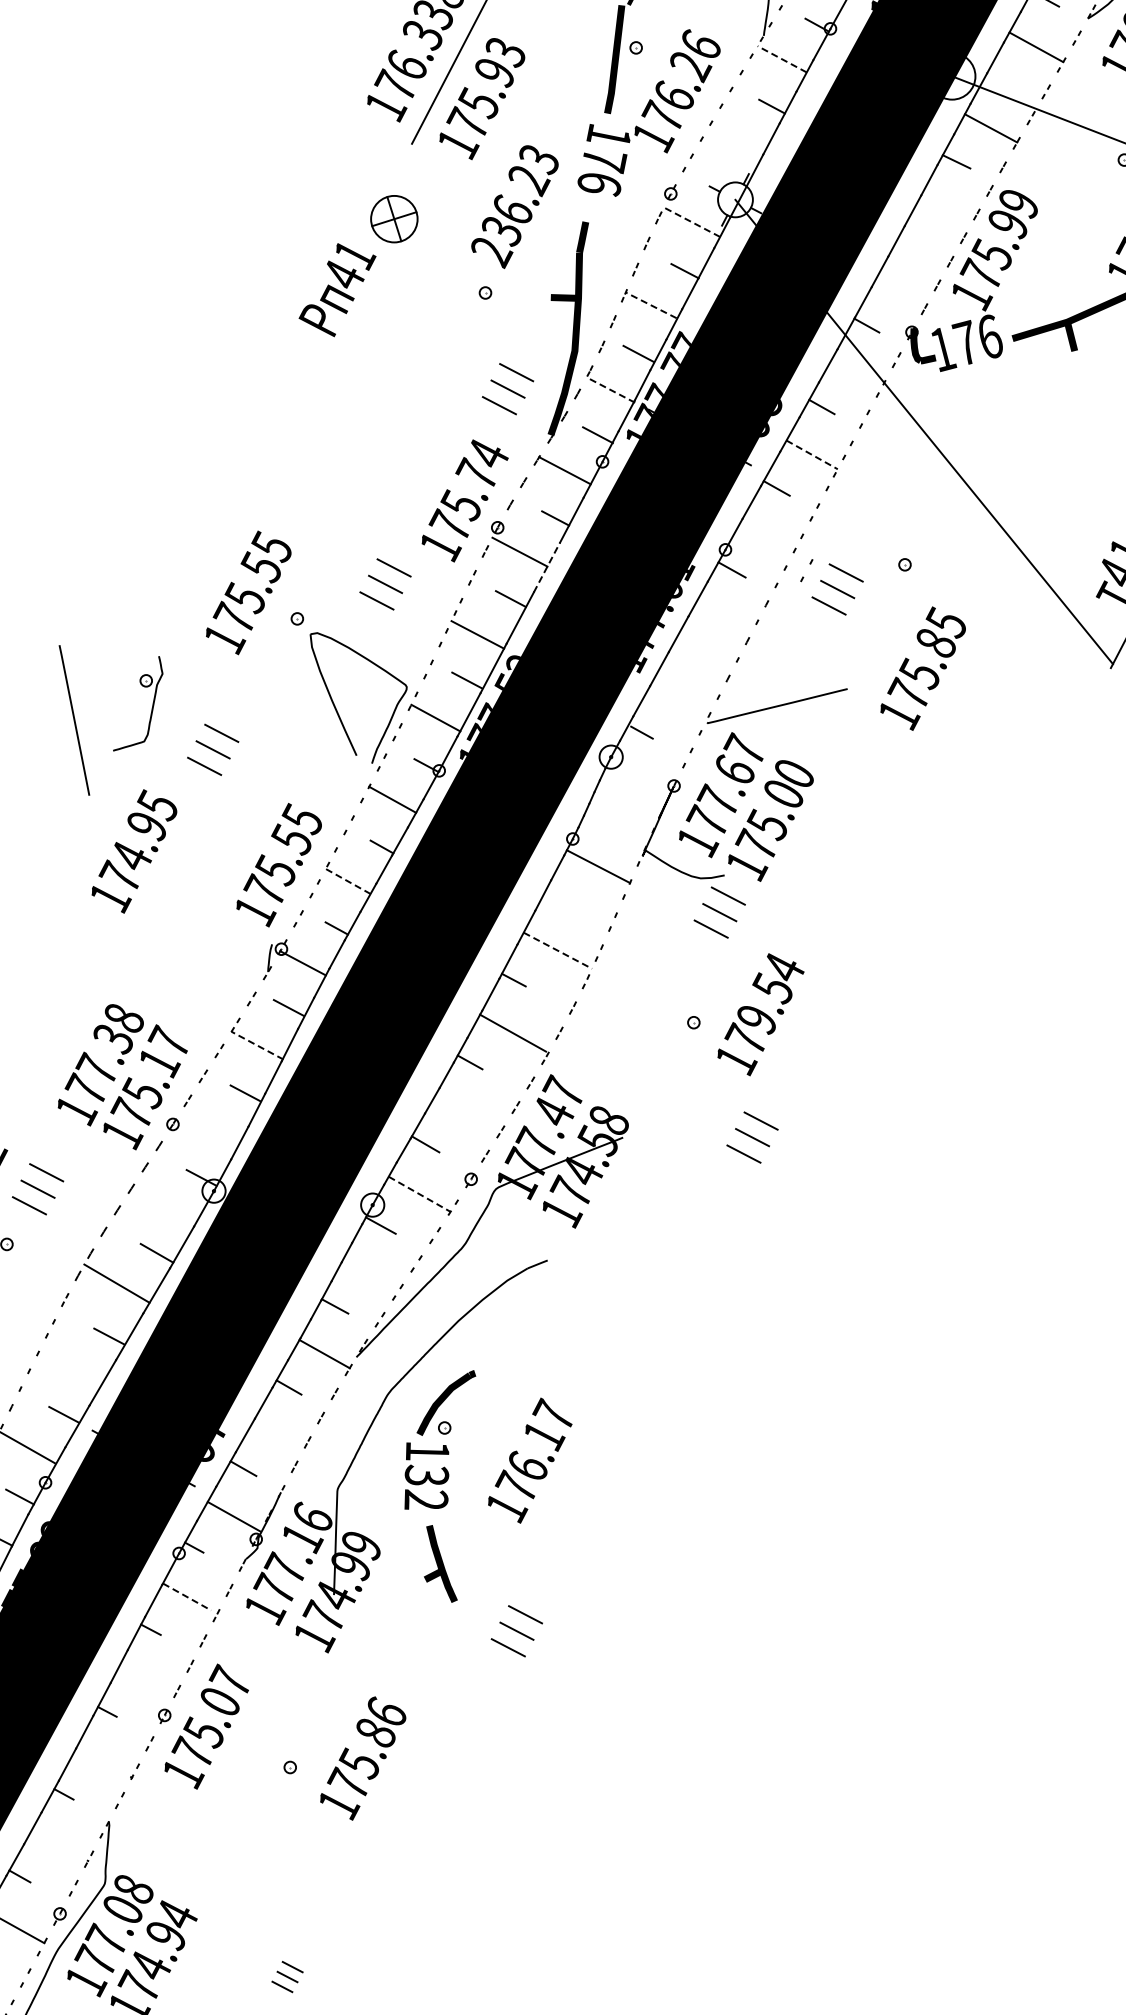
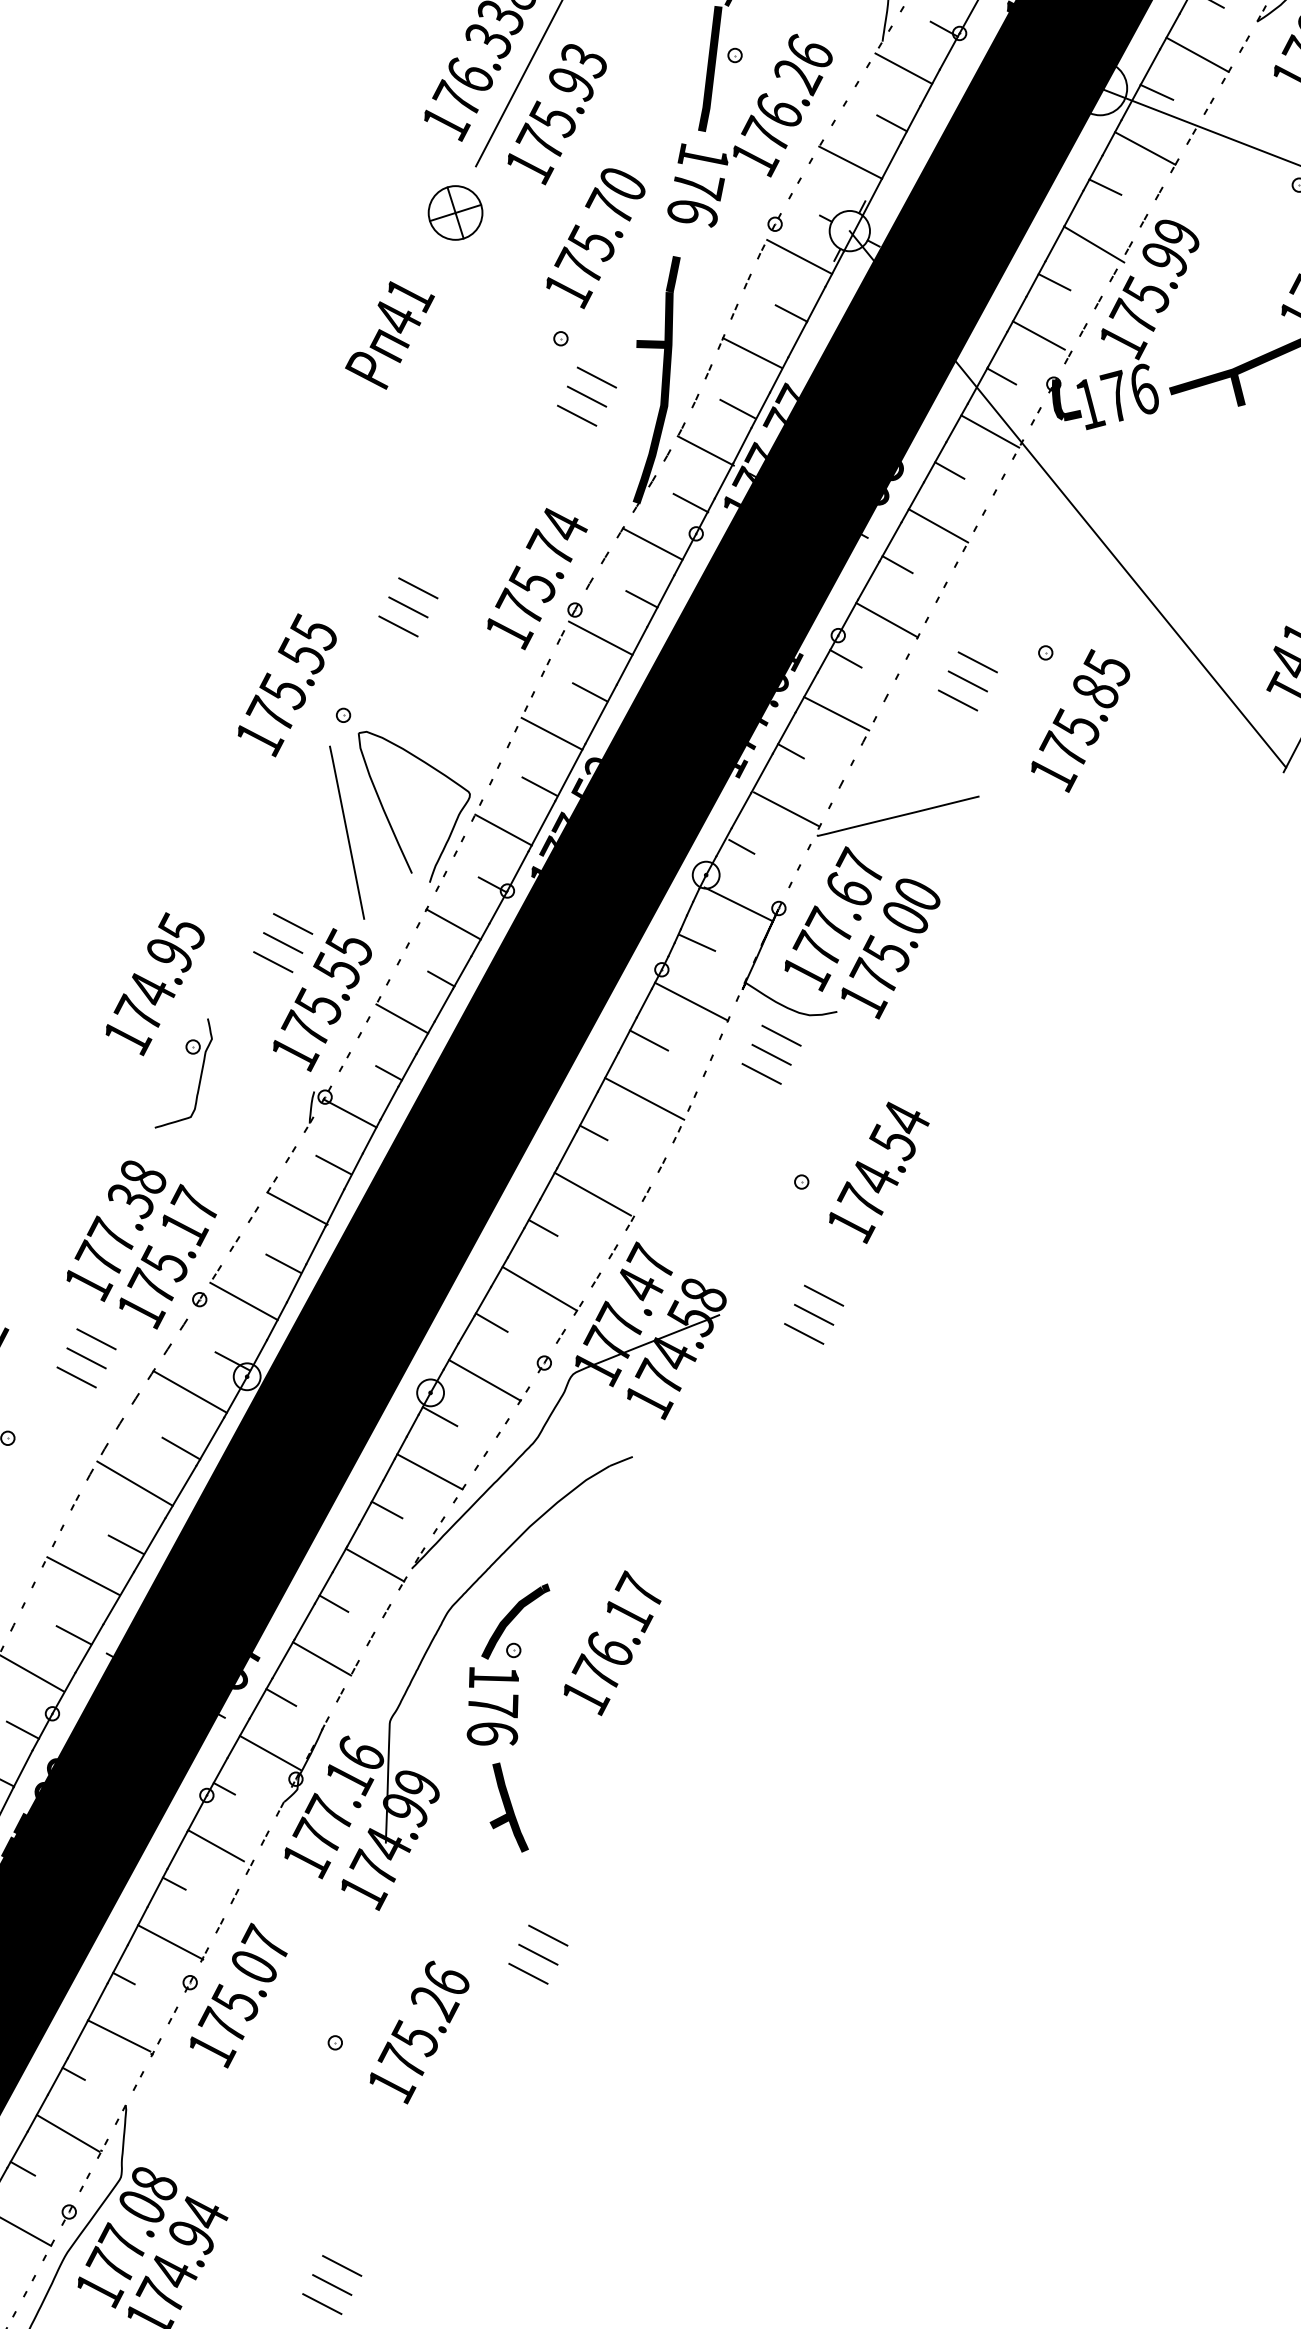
line: (782, 59) -> (904, 68), dashed -> solid
line: (1001, 79) -> (1157, 92), added
line: (735, 140) -> (849, 162), added
text: (514, 207) -> (594, 239), 236.23 -> 175.70
line: (946, 211) -> (1093, 244), added
part: (394, 219) -> (455, 213), moved
line: (692, 222) -> (800, 257), dashed -> solid
line: (912, 244) -> (1054, 282), added
line: (898, 290) -> (1038, 335), added
line: (650, 305) -> (751, 353), dashed -> solid
line: (856, 373) -> (989, 431), added
part: (507, 389) -> (586, 397), moved
line: (610, 389) -> (705, 450), dashed -> solid
line: (812, 455) -> (938, 526), dashed -> solid
line: (767, 536) -> (886, 620), added
line: (809, 564) -> (935, 652), removed
line: (547, 567) -> (632, 655), dashed -> solid
part: (385, 584) -> (408, 607), moved
line: (723, 617) -> (835, 713), added
line: (684, 649) -> (790, 750), added
text: (922, 668) -> (1079, 720), moved
line: (680, 699) -> (786, 808), added
part: (151, 708) -> (199, 1078), moved
line: (74, 720) -> (347, 832), moved
part: (213, 749) -> (283, 942), moved
line: (638, 782) -> (737, 904), added
line: (603, 815) -> (697, 942), added
line: (348, 881) -> (402, 1018), dashed -> solid
line: (561, 899) -> (648, 1039), added
part: (719, 912) -> (771, 1054), moved
line: (557, 950) -> (644, 1098), dashed -> solid
text: (757, 1019) -> (875, 1178), 179.54 -> 174.54
line: (257, 1045) -> (297, 1208), dashed -> solid
line: (466, 1114) -> (538, 1288), added
line: (211, 1125) -> (244, 1300), added
part: (752, 1137) -> (814, 1314), moved
part: (37, 1189) -> (85, 1358), moved
line: (419, 1194) -> (484, 1380), dashed -> solid
line: (164, 1204) -> (189, 1392), added
line: (371, 1273) -> (429, 1471), added
line: (72, 1363) -> (83, 1575), added
line: (278, 1434) -> (321, 1657), added
text: (530, 1460) -> (612, 1642), moved
text: (426, 1487) -> (492, 1719), 132 -> 176
line: (187, 1597) -> (216, 1846), dashed -> solid
part: (516, 1631) -> (537, 1954), moved
line: (147, 1680) -> (170, 1942), added
text: (376, 1734) -> (434, 2004), 175.86 -> 175.26
line: (103, 1761) -> (119, 2035), added
line: (59, 1845) -> (68, 2132), added
part: (287, 1976) -> (332, 2284), size x1.67

